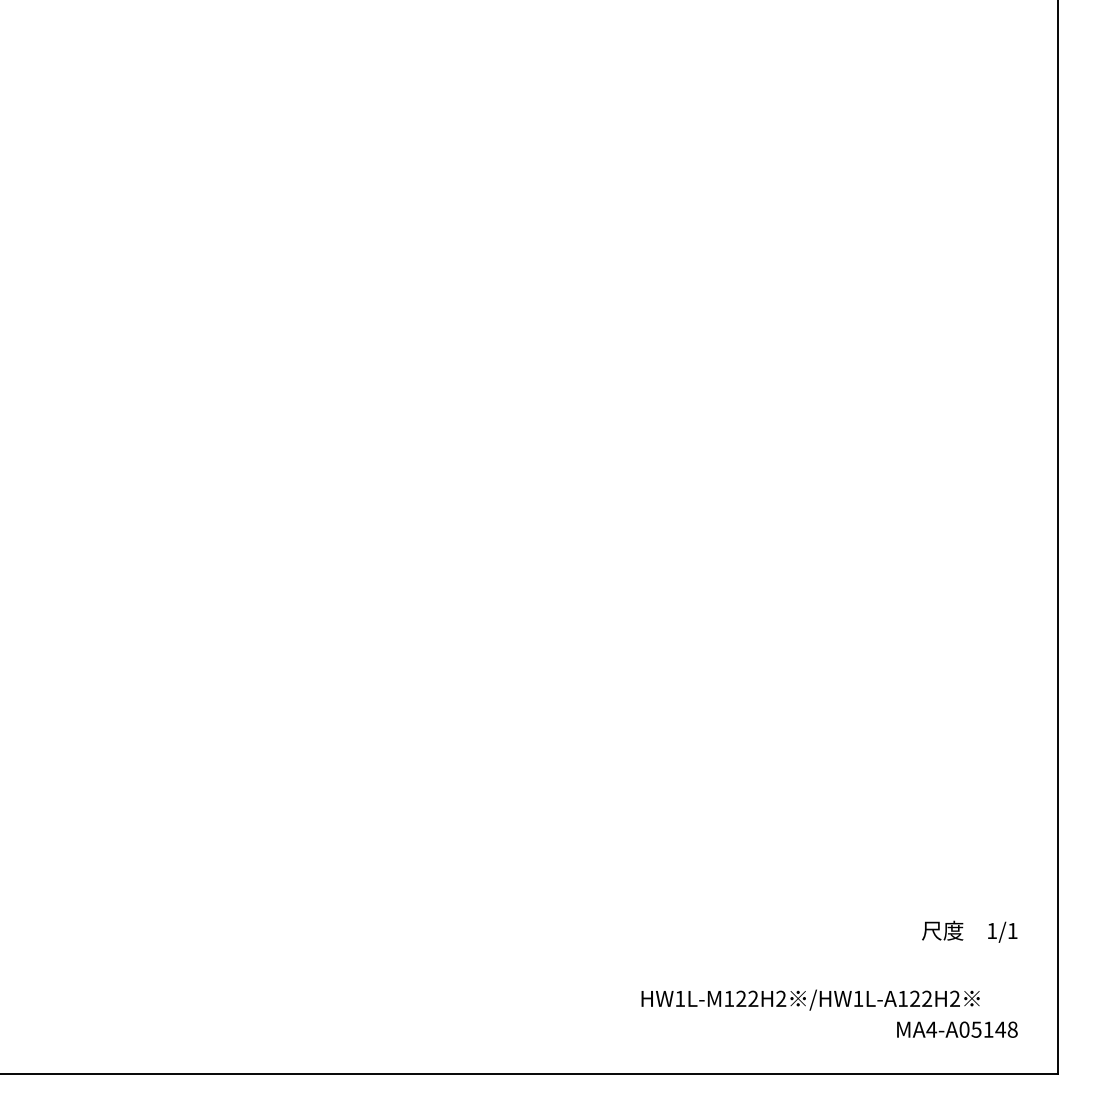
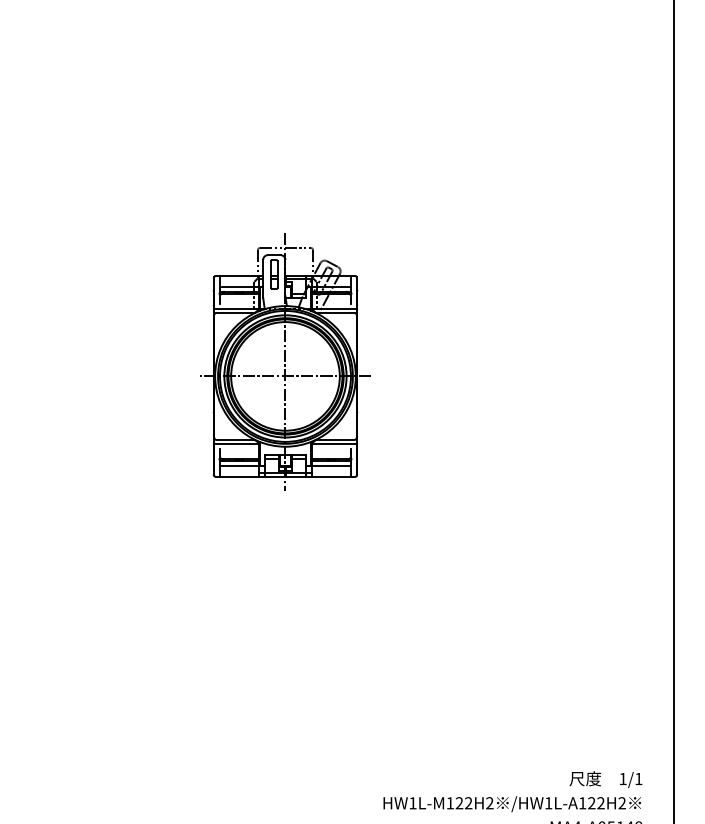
part: (548, 418) -> (285, 362), added
text: (969, 931) -> (605, 779), moved
text: (810, 999) -> (512, 803), moved

